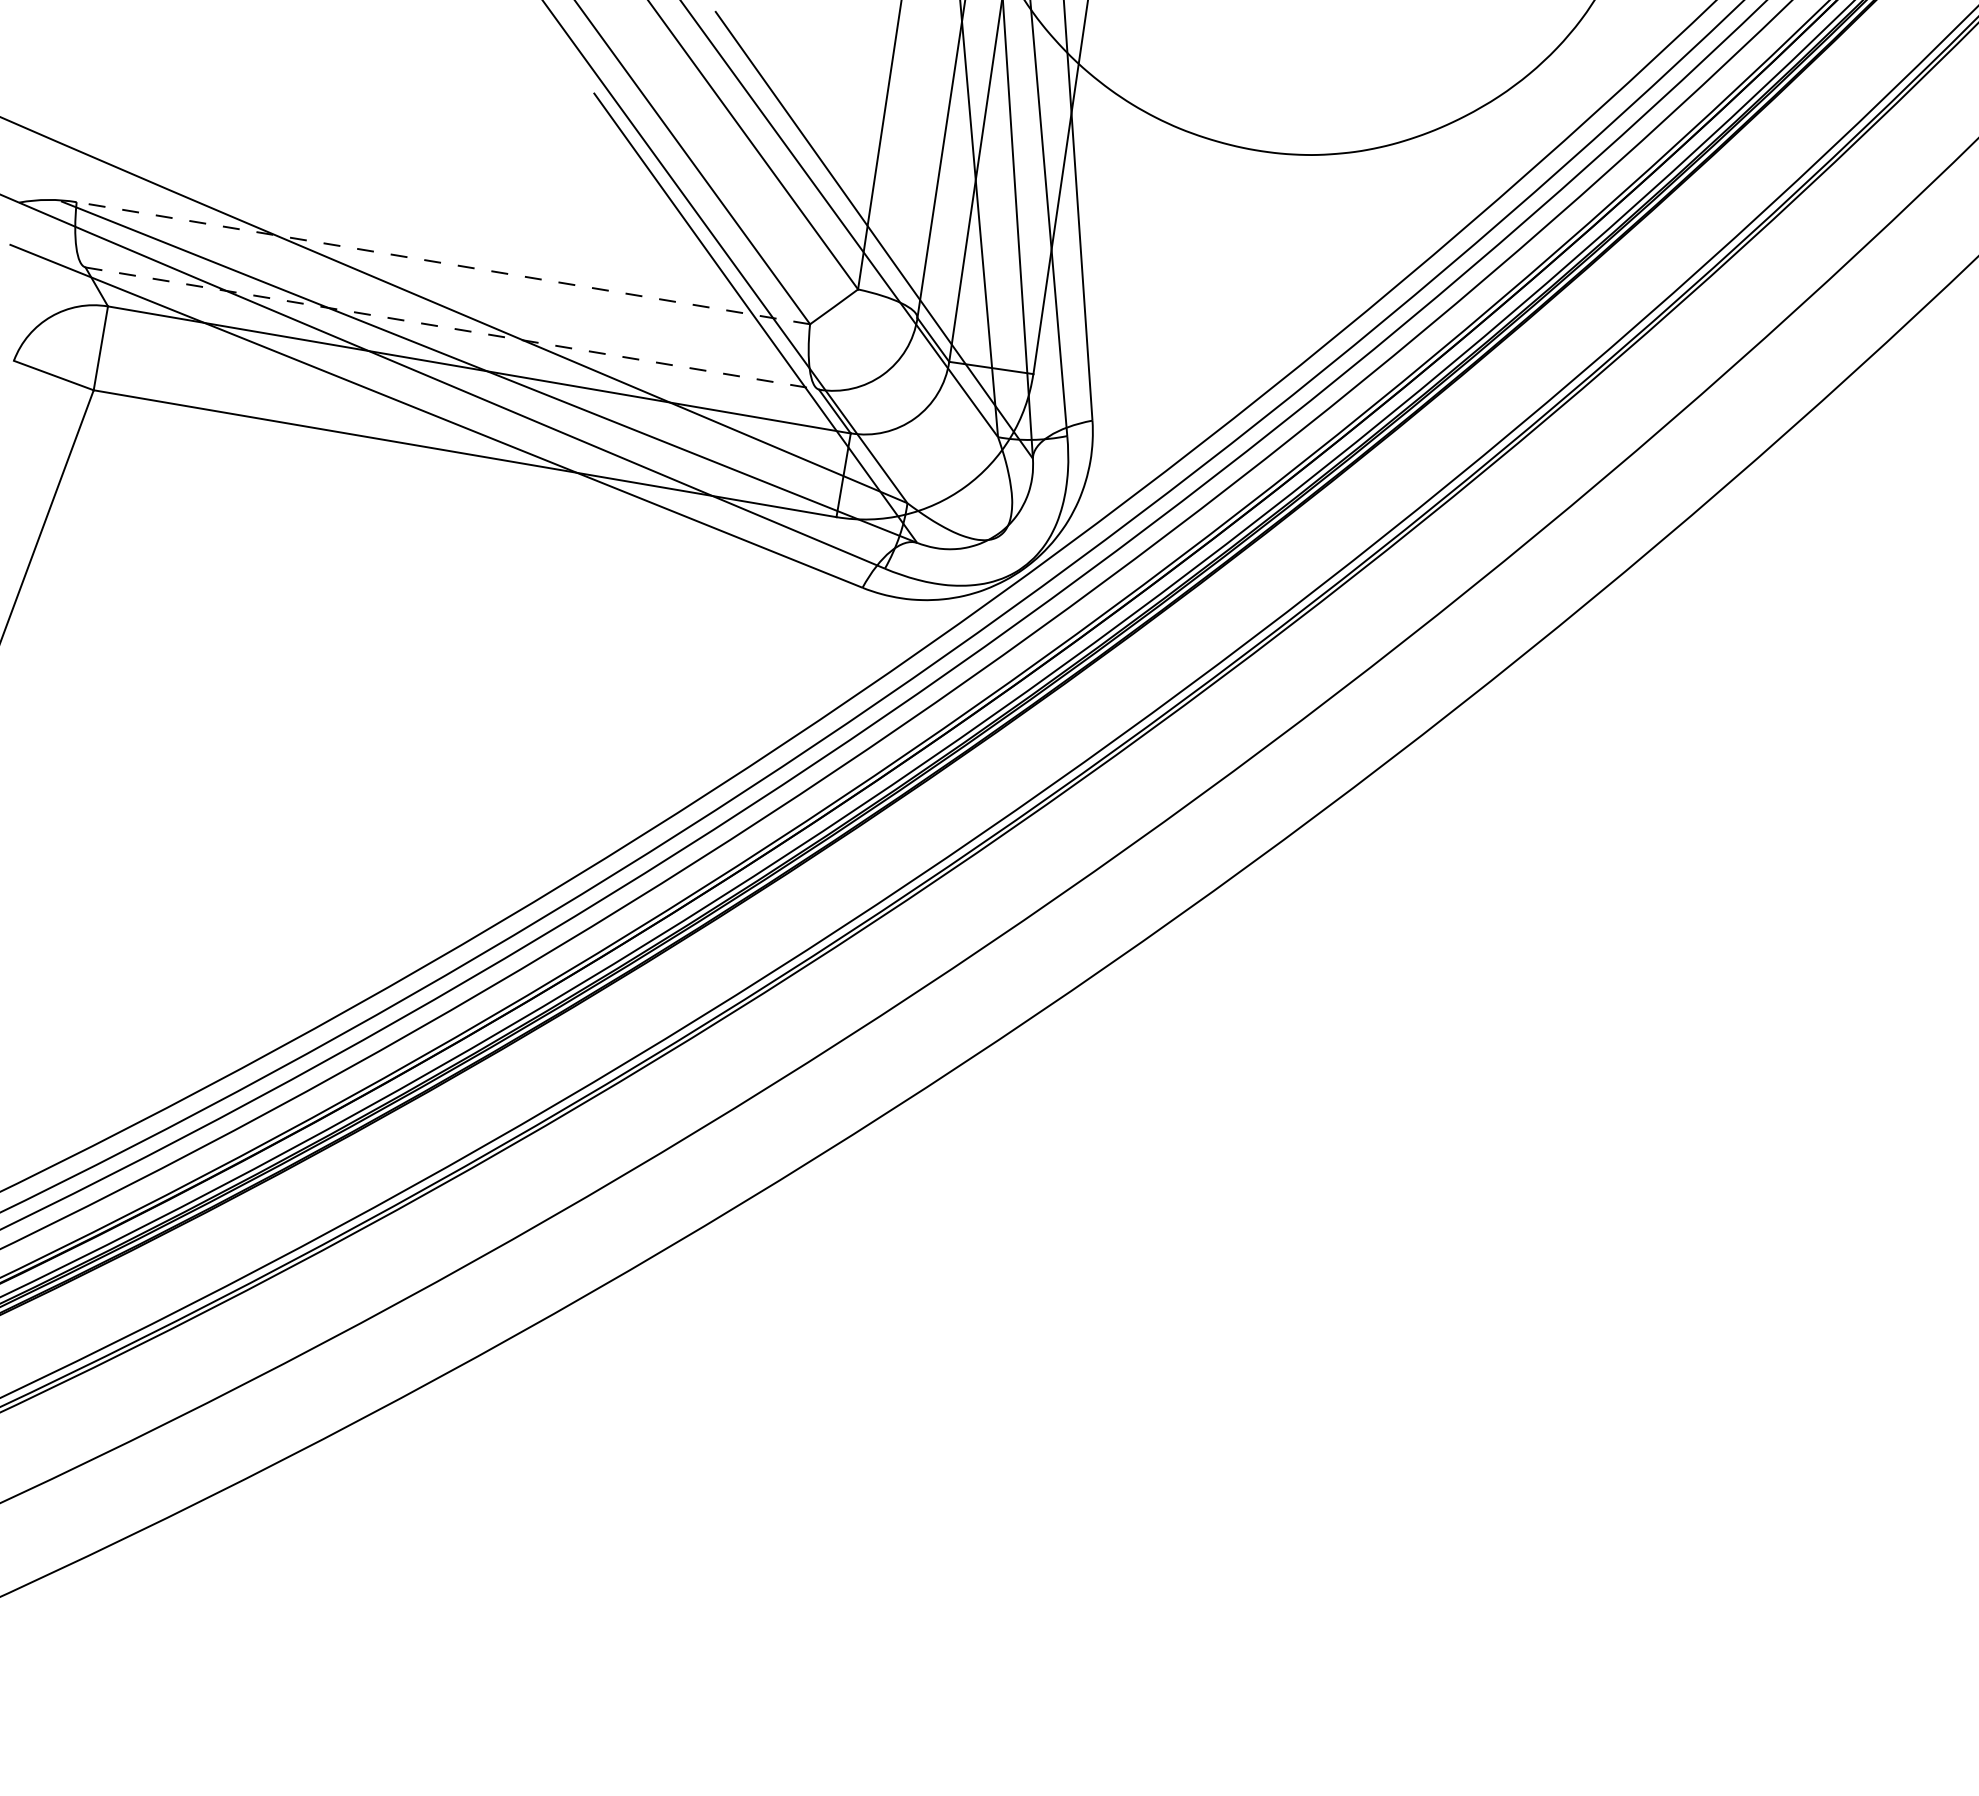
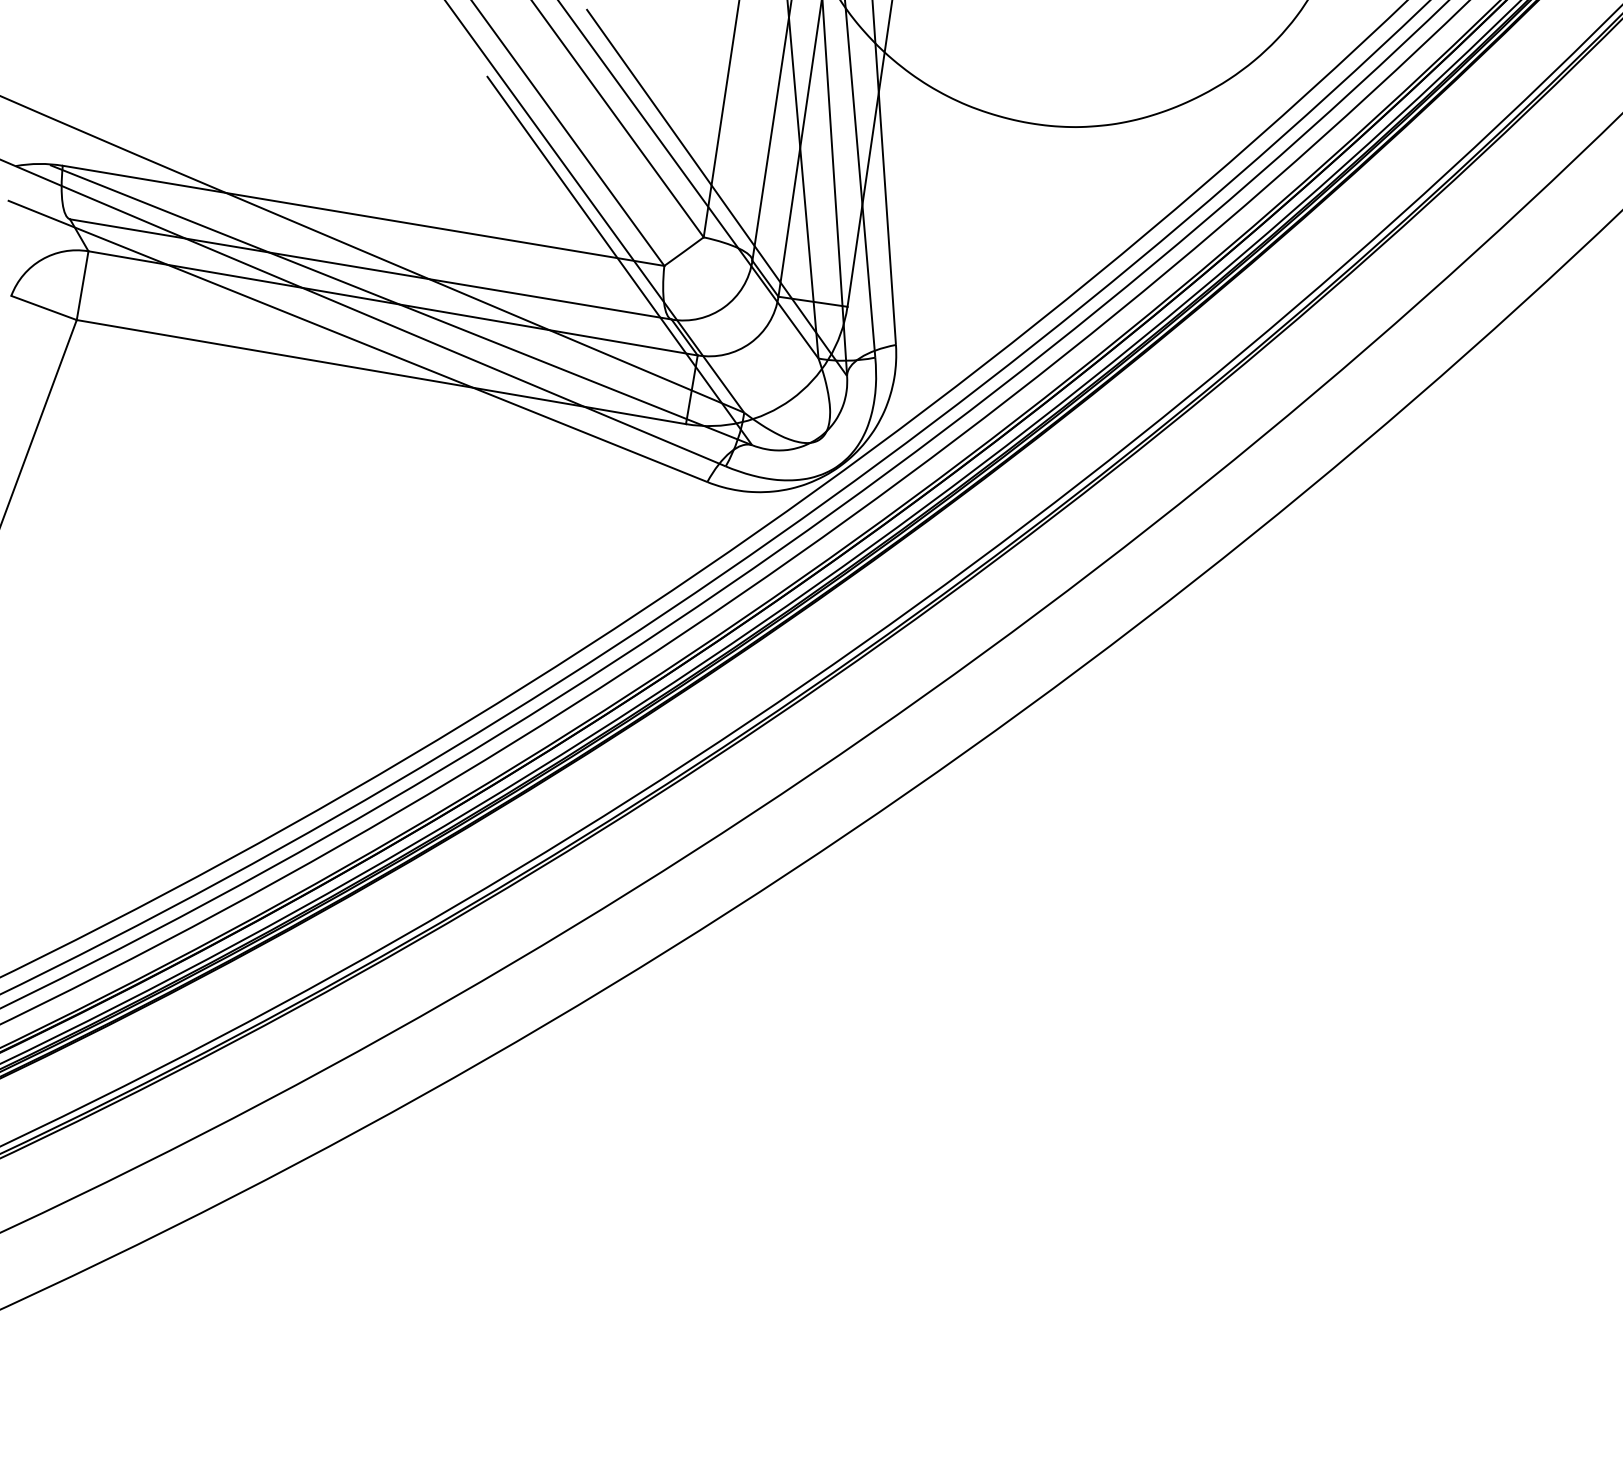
line: (443, 263) -> (363, 216), dashed -> solid
line: (452, 328) -> (371, 269), dashed -> solid

